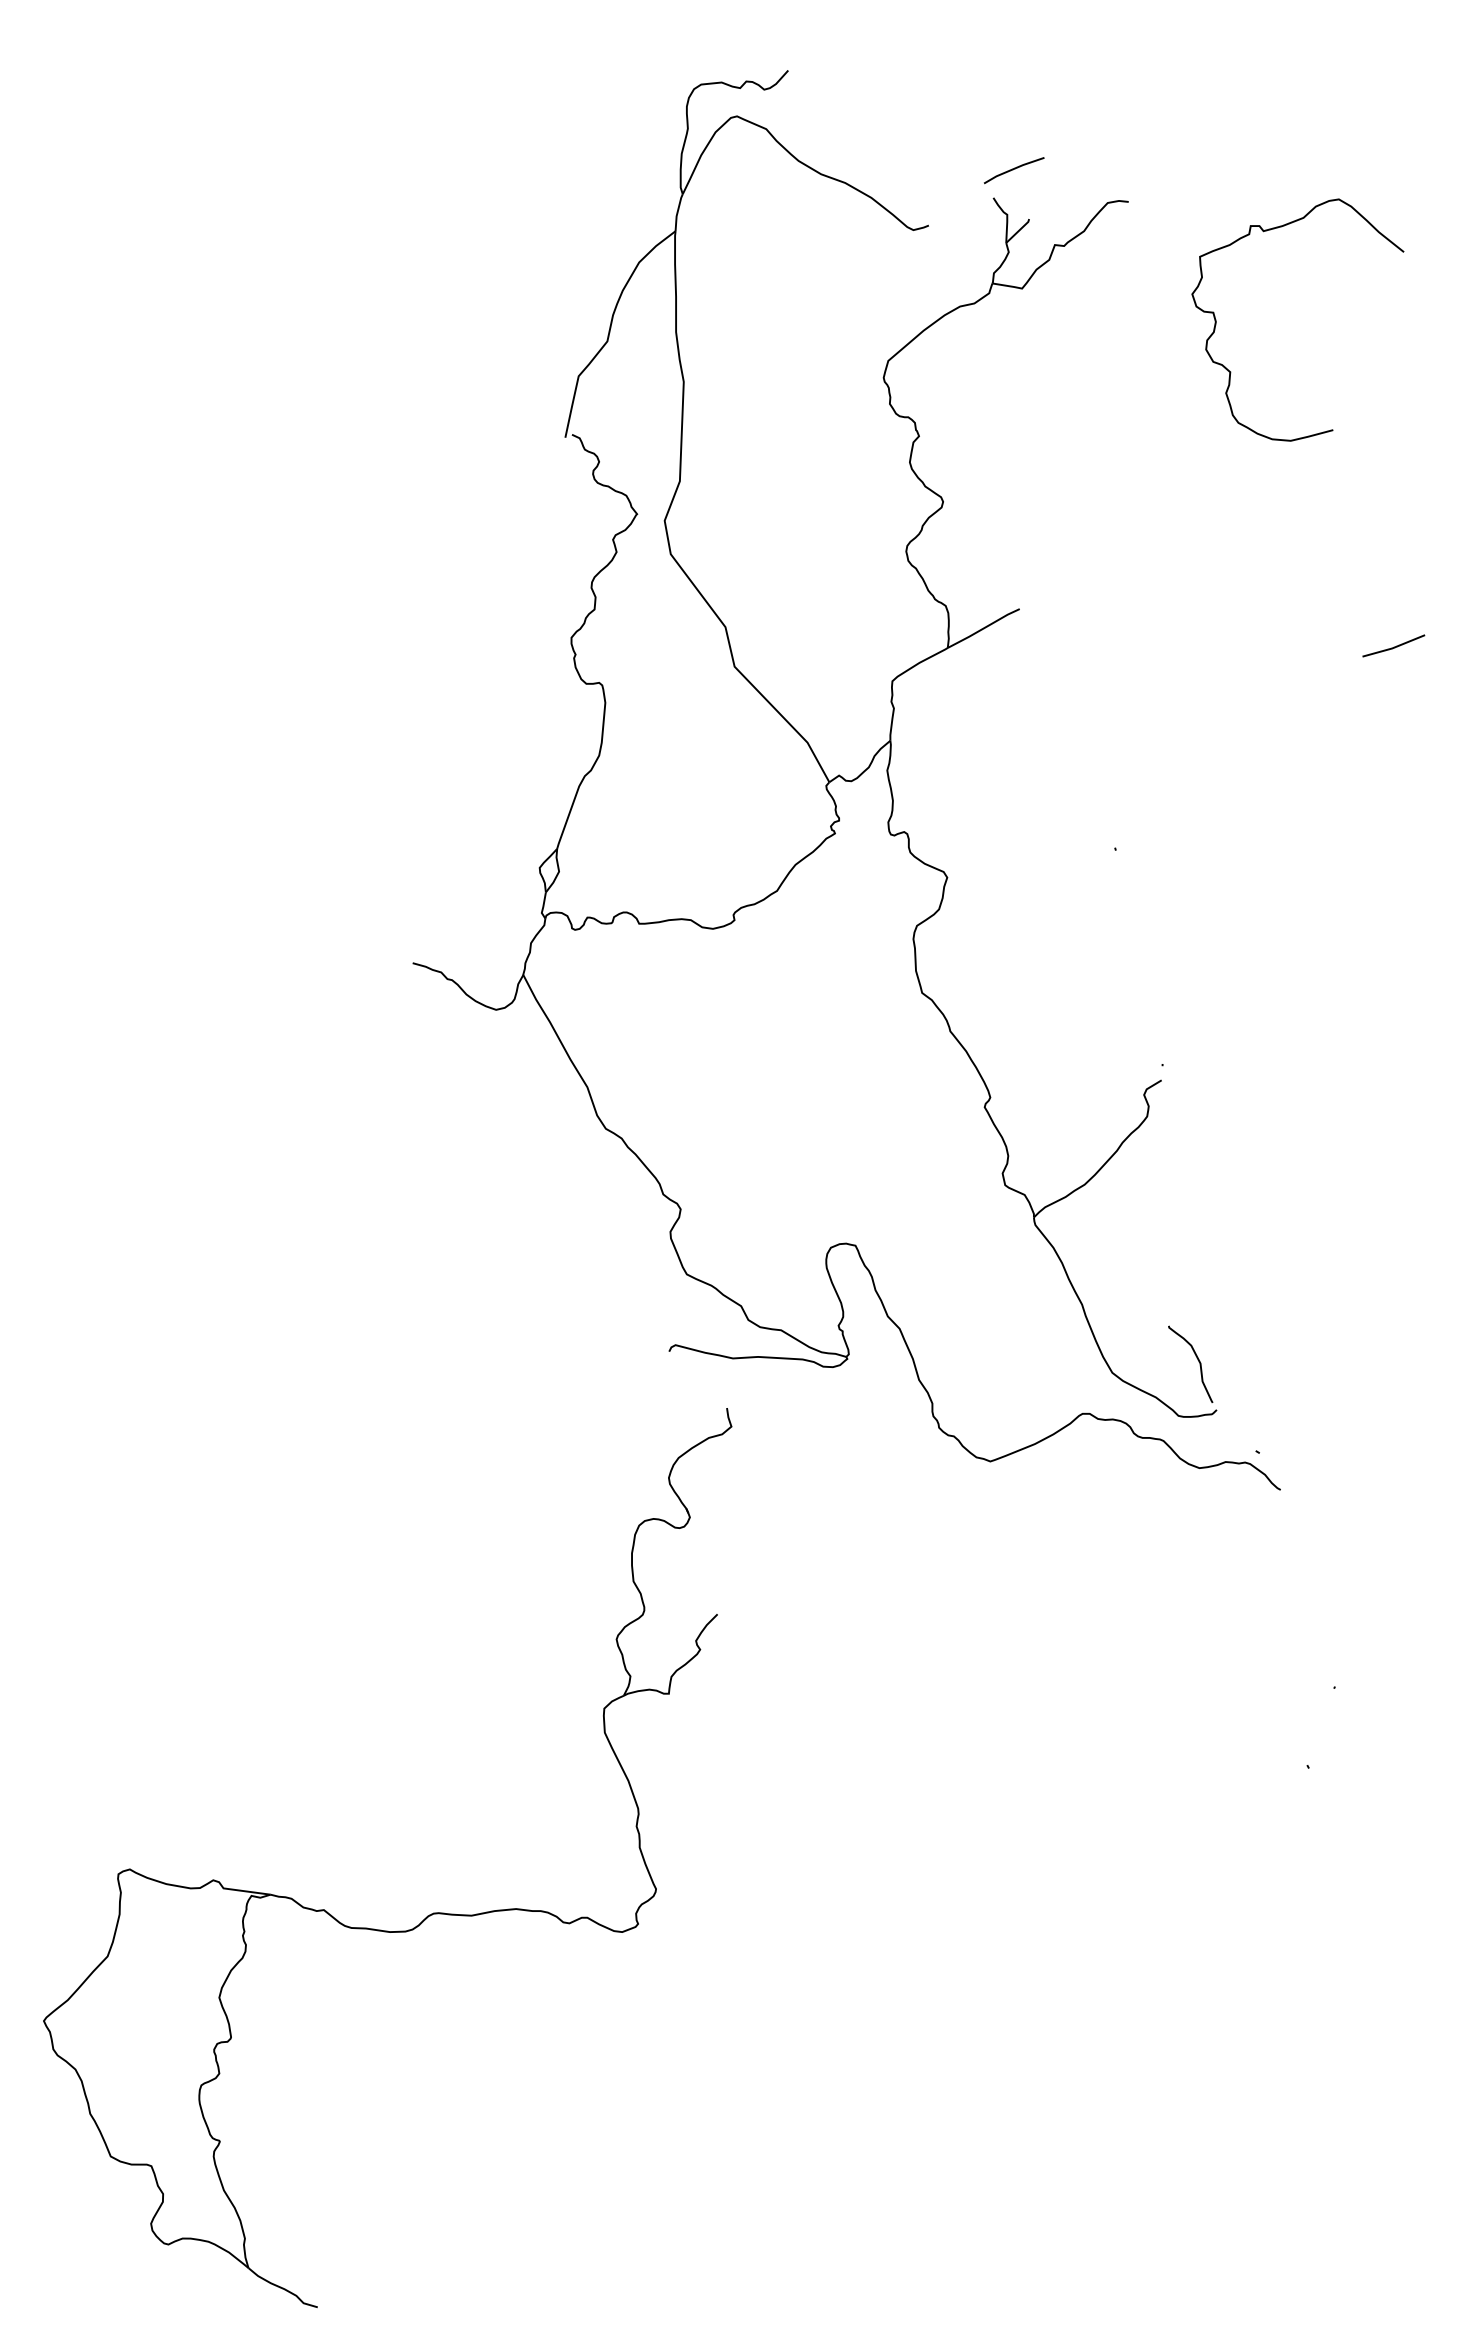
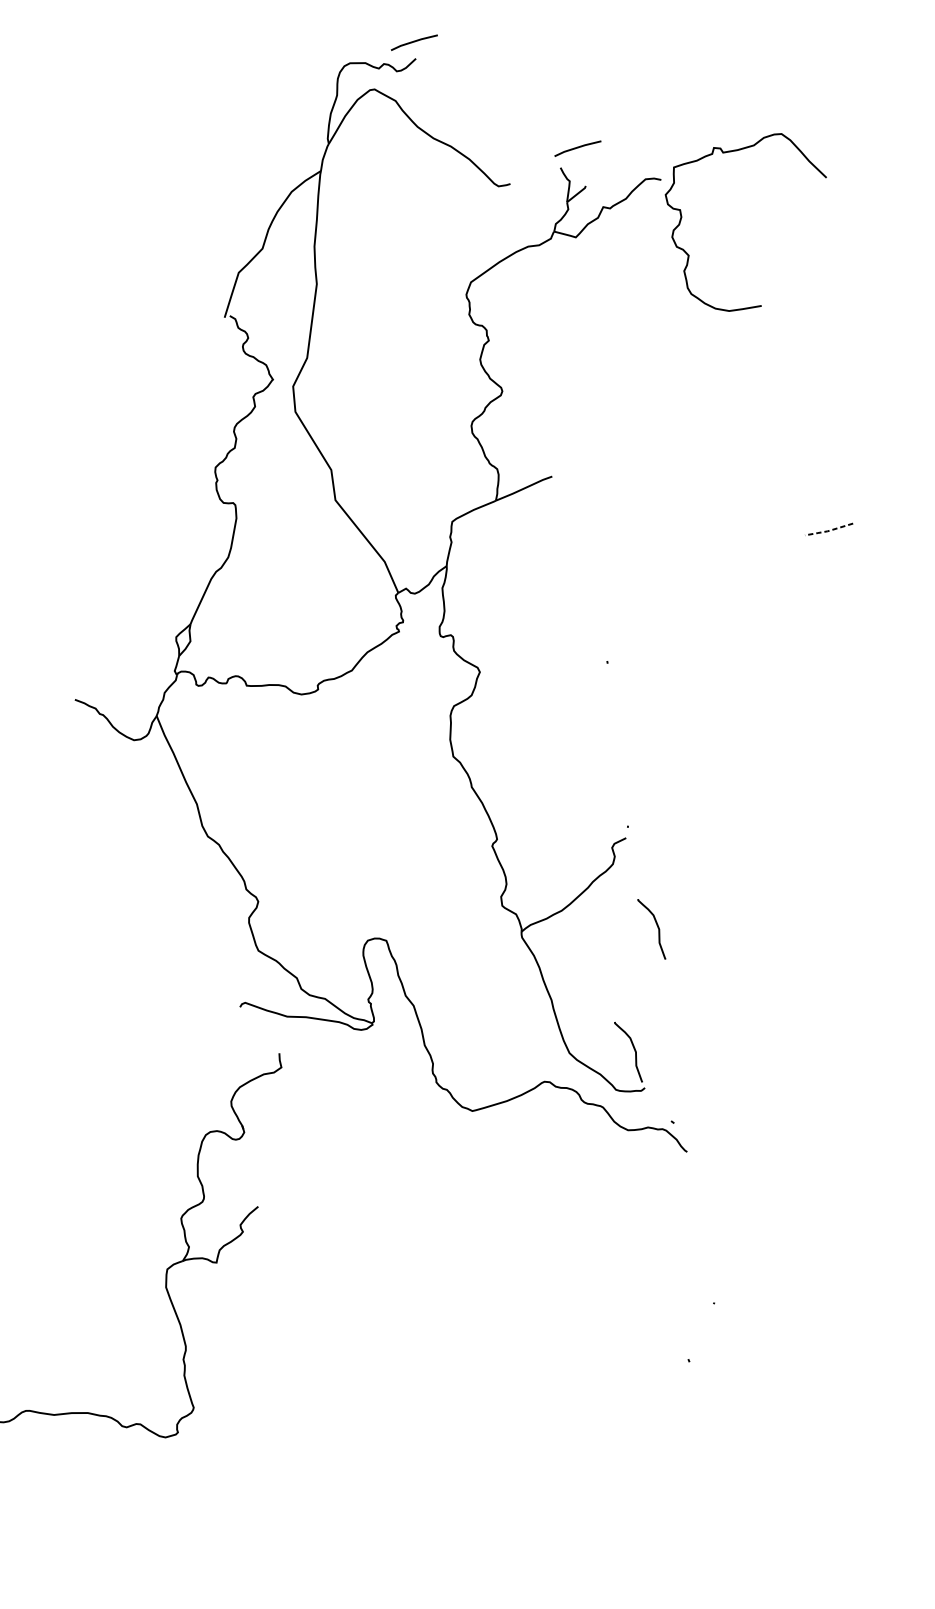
line: (784, 48) -> (414, 41), added
curve: (1216, 319) -> (682, 215), moved
line: (1393, 648) -> (828, 531), solid -> dashed
curve: (1213, 1194) -> (657, 926), added

